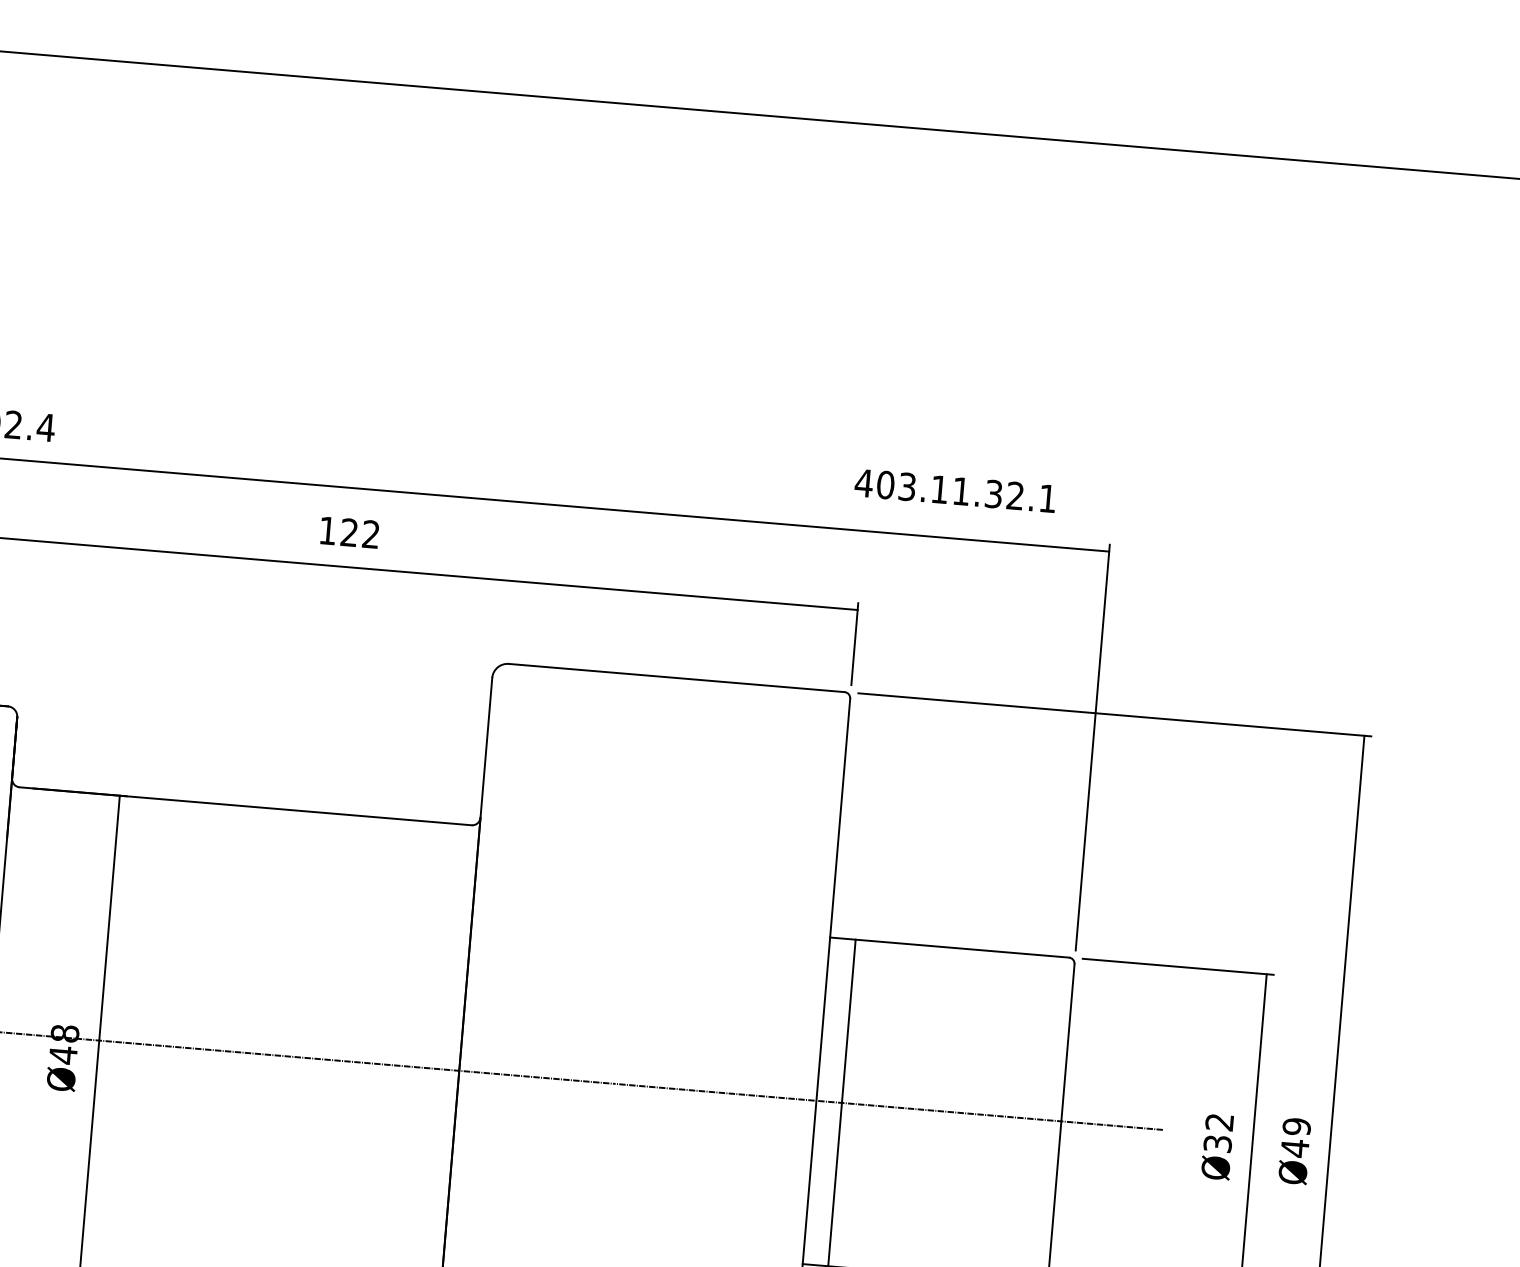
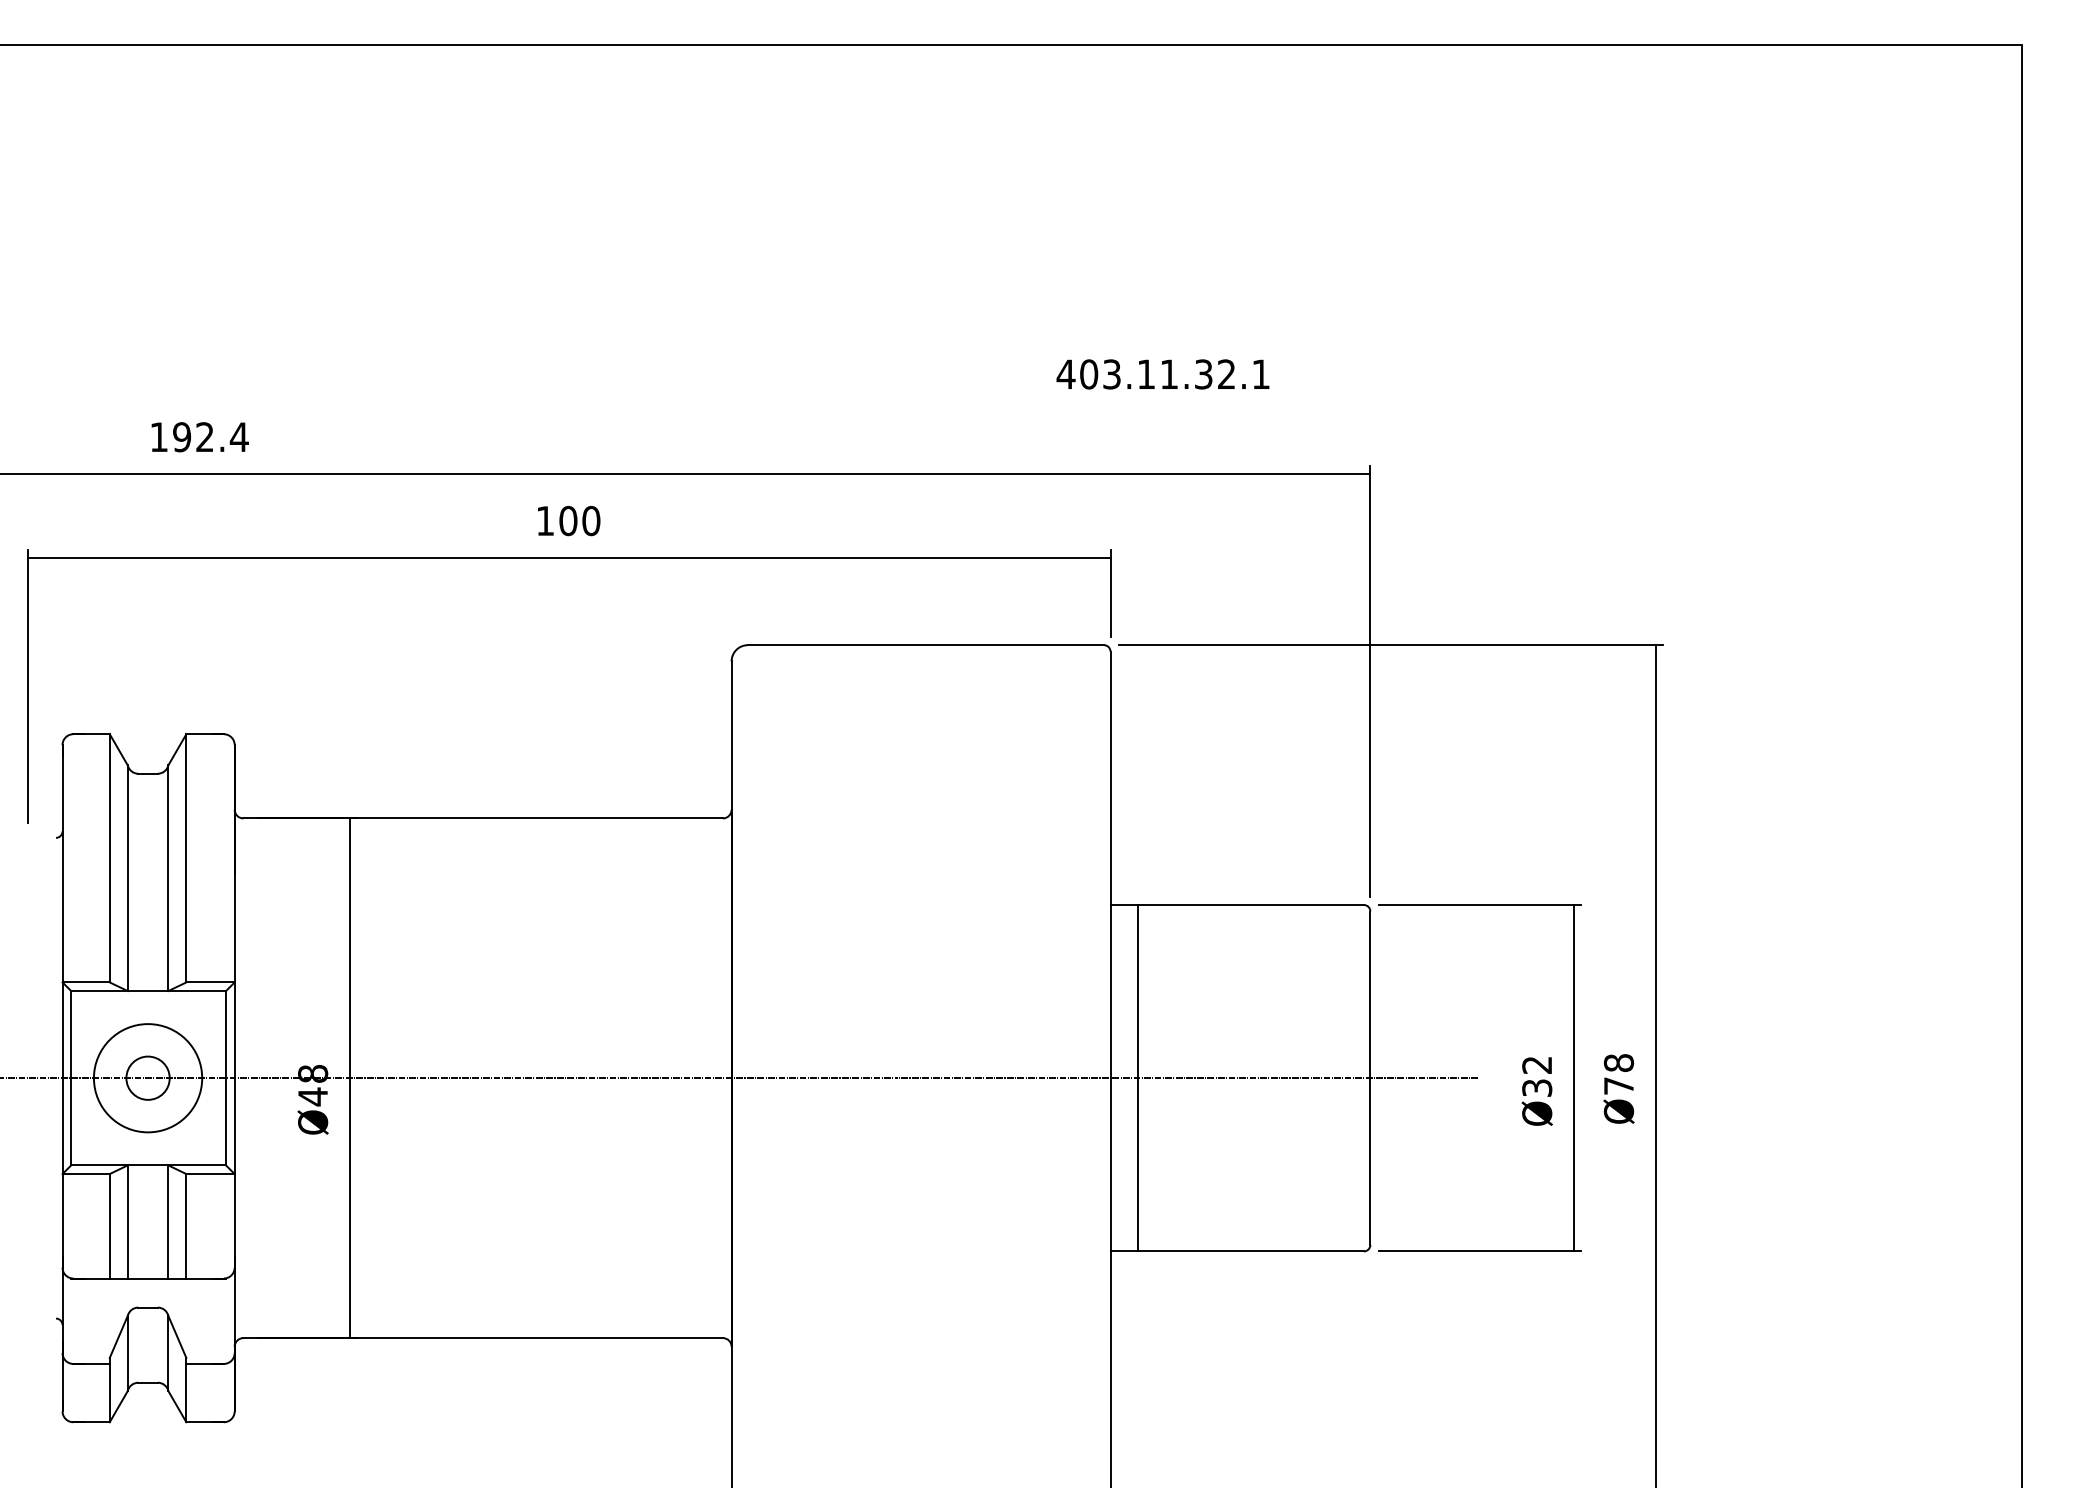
text: (954, 490) -> (1162, 374), moved
text: (359, 534) -> (579, 521), 122 -> 100
text: (1296, 1137) -> (1619, 1074), Ø49 -> Ø78

